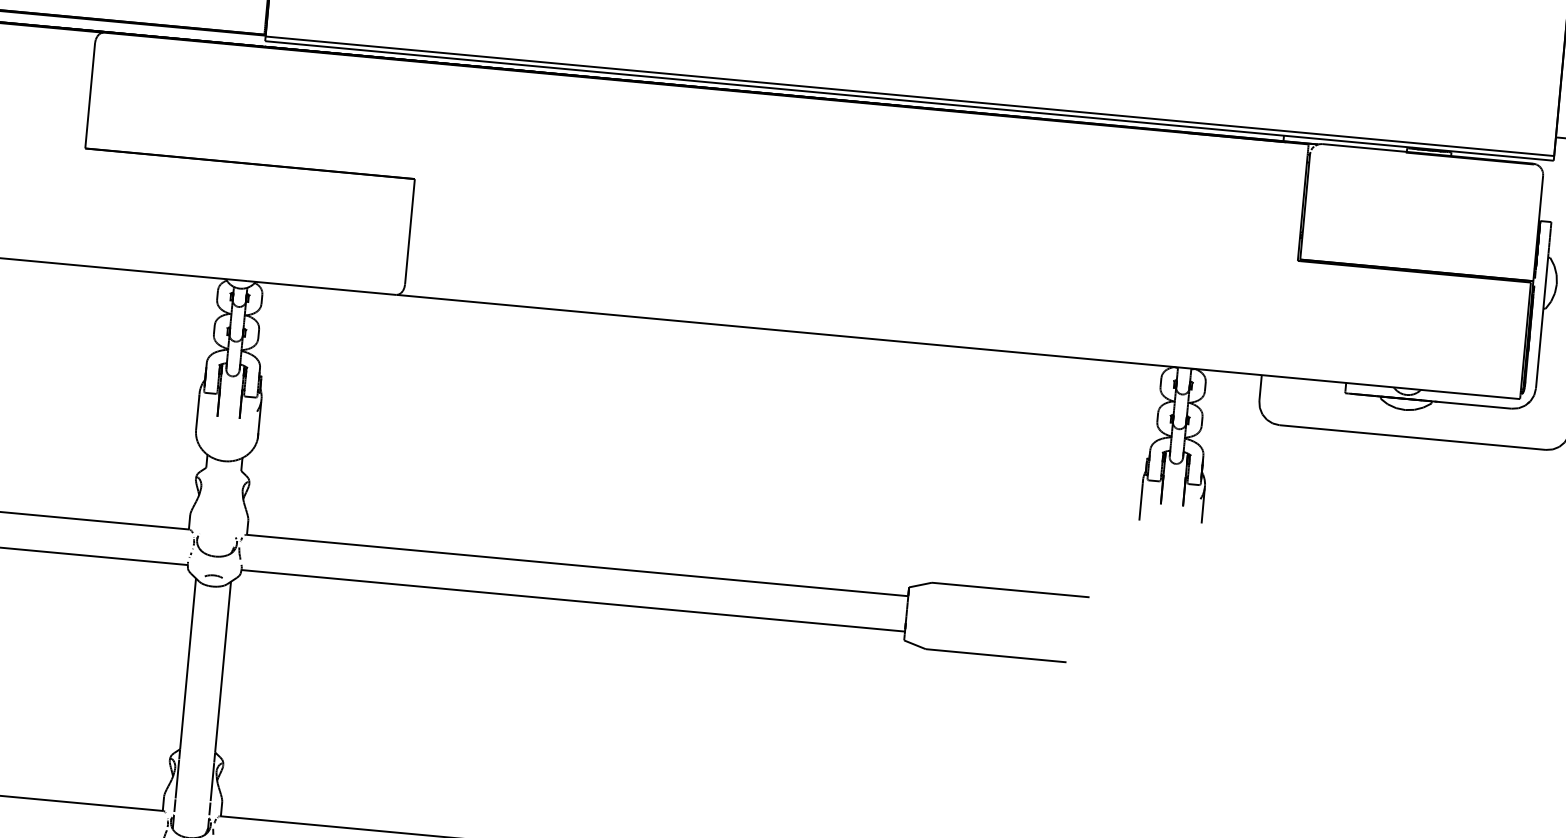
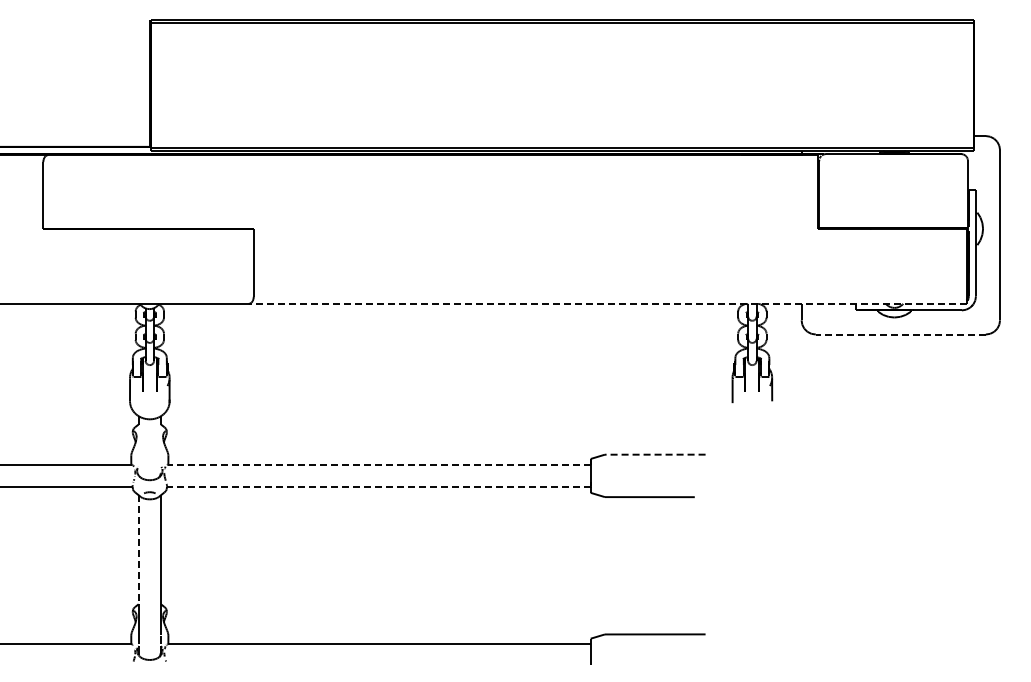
line: (957, 346) -> (607, 303), solid -> dashed
line: (1412, 437) -> (900, 334), solid -> dashed
line: (575, 565) -> (378, 464), solid -> dashed
line: (1009, 589) -> (654, 454), solid -> dashed
line: (572, 601) -> (378, 487), solid -> dashed
line: (187, 663) -> (138, 549), solid -> dashed

